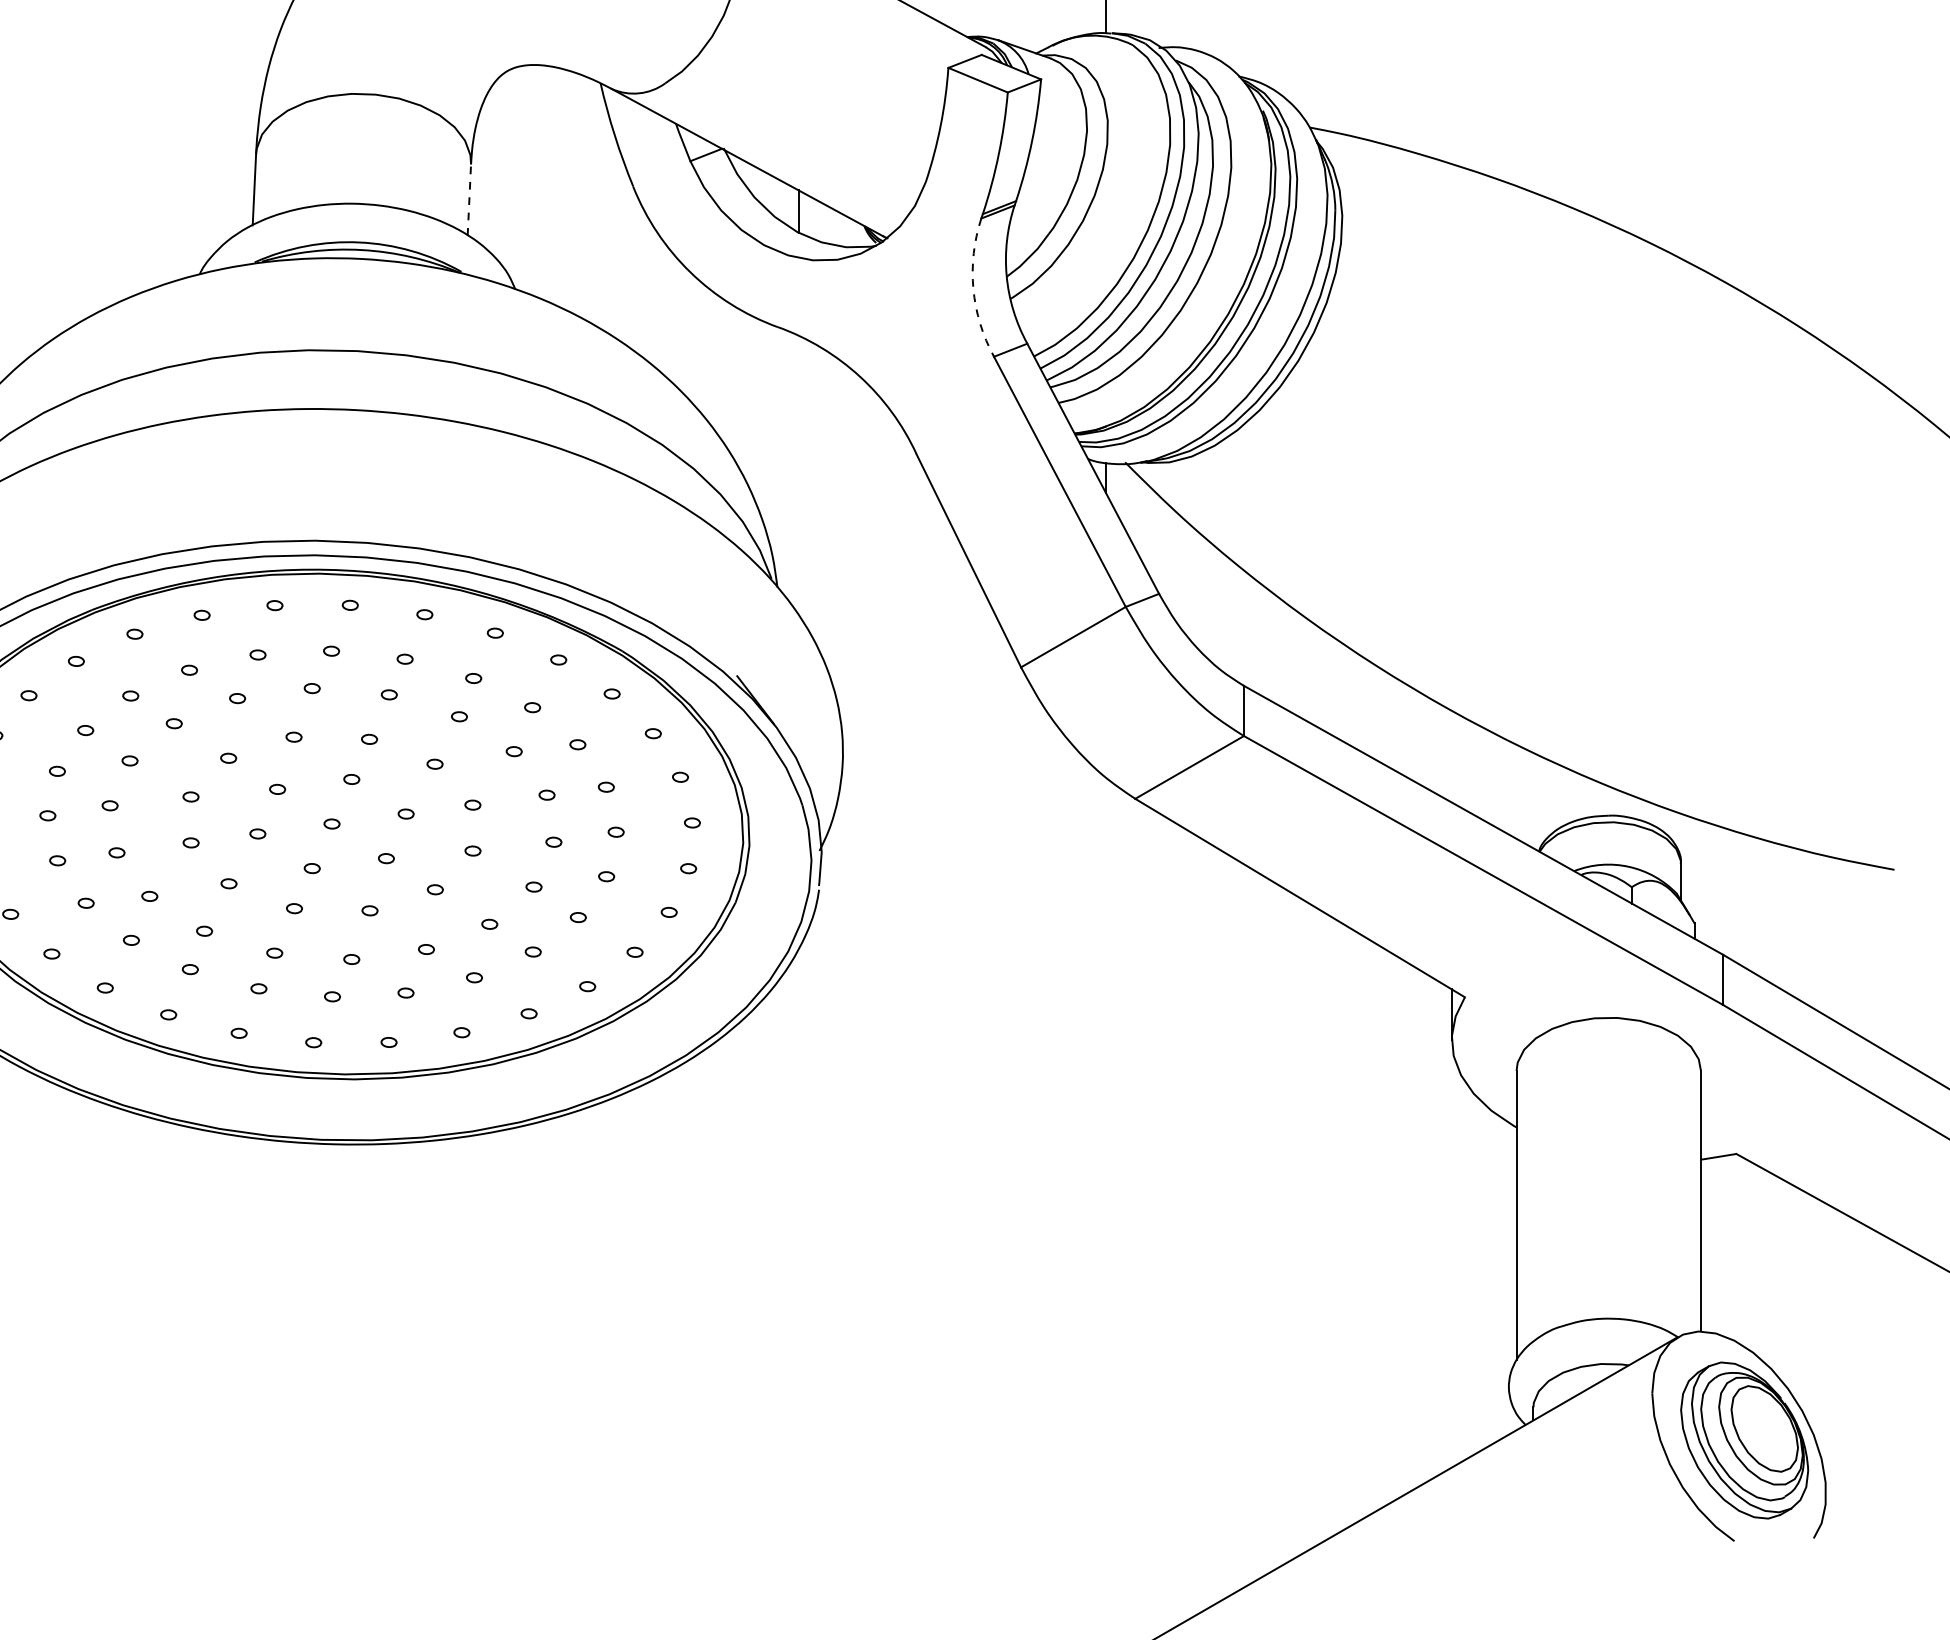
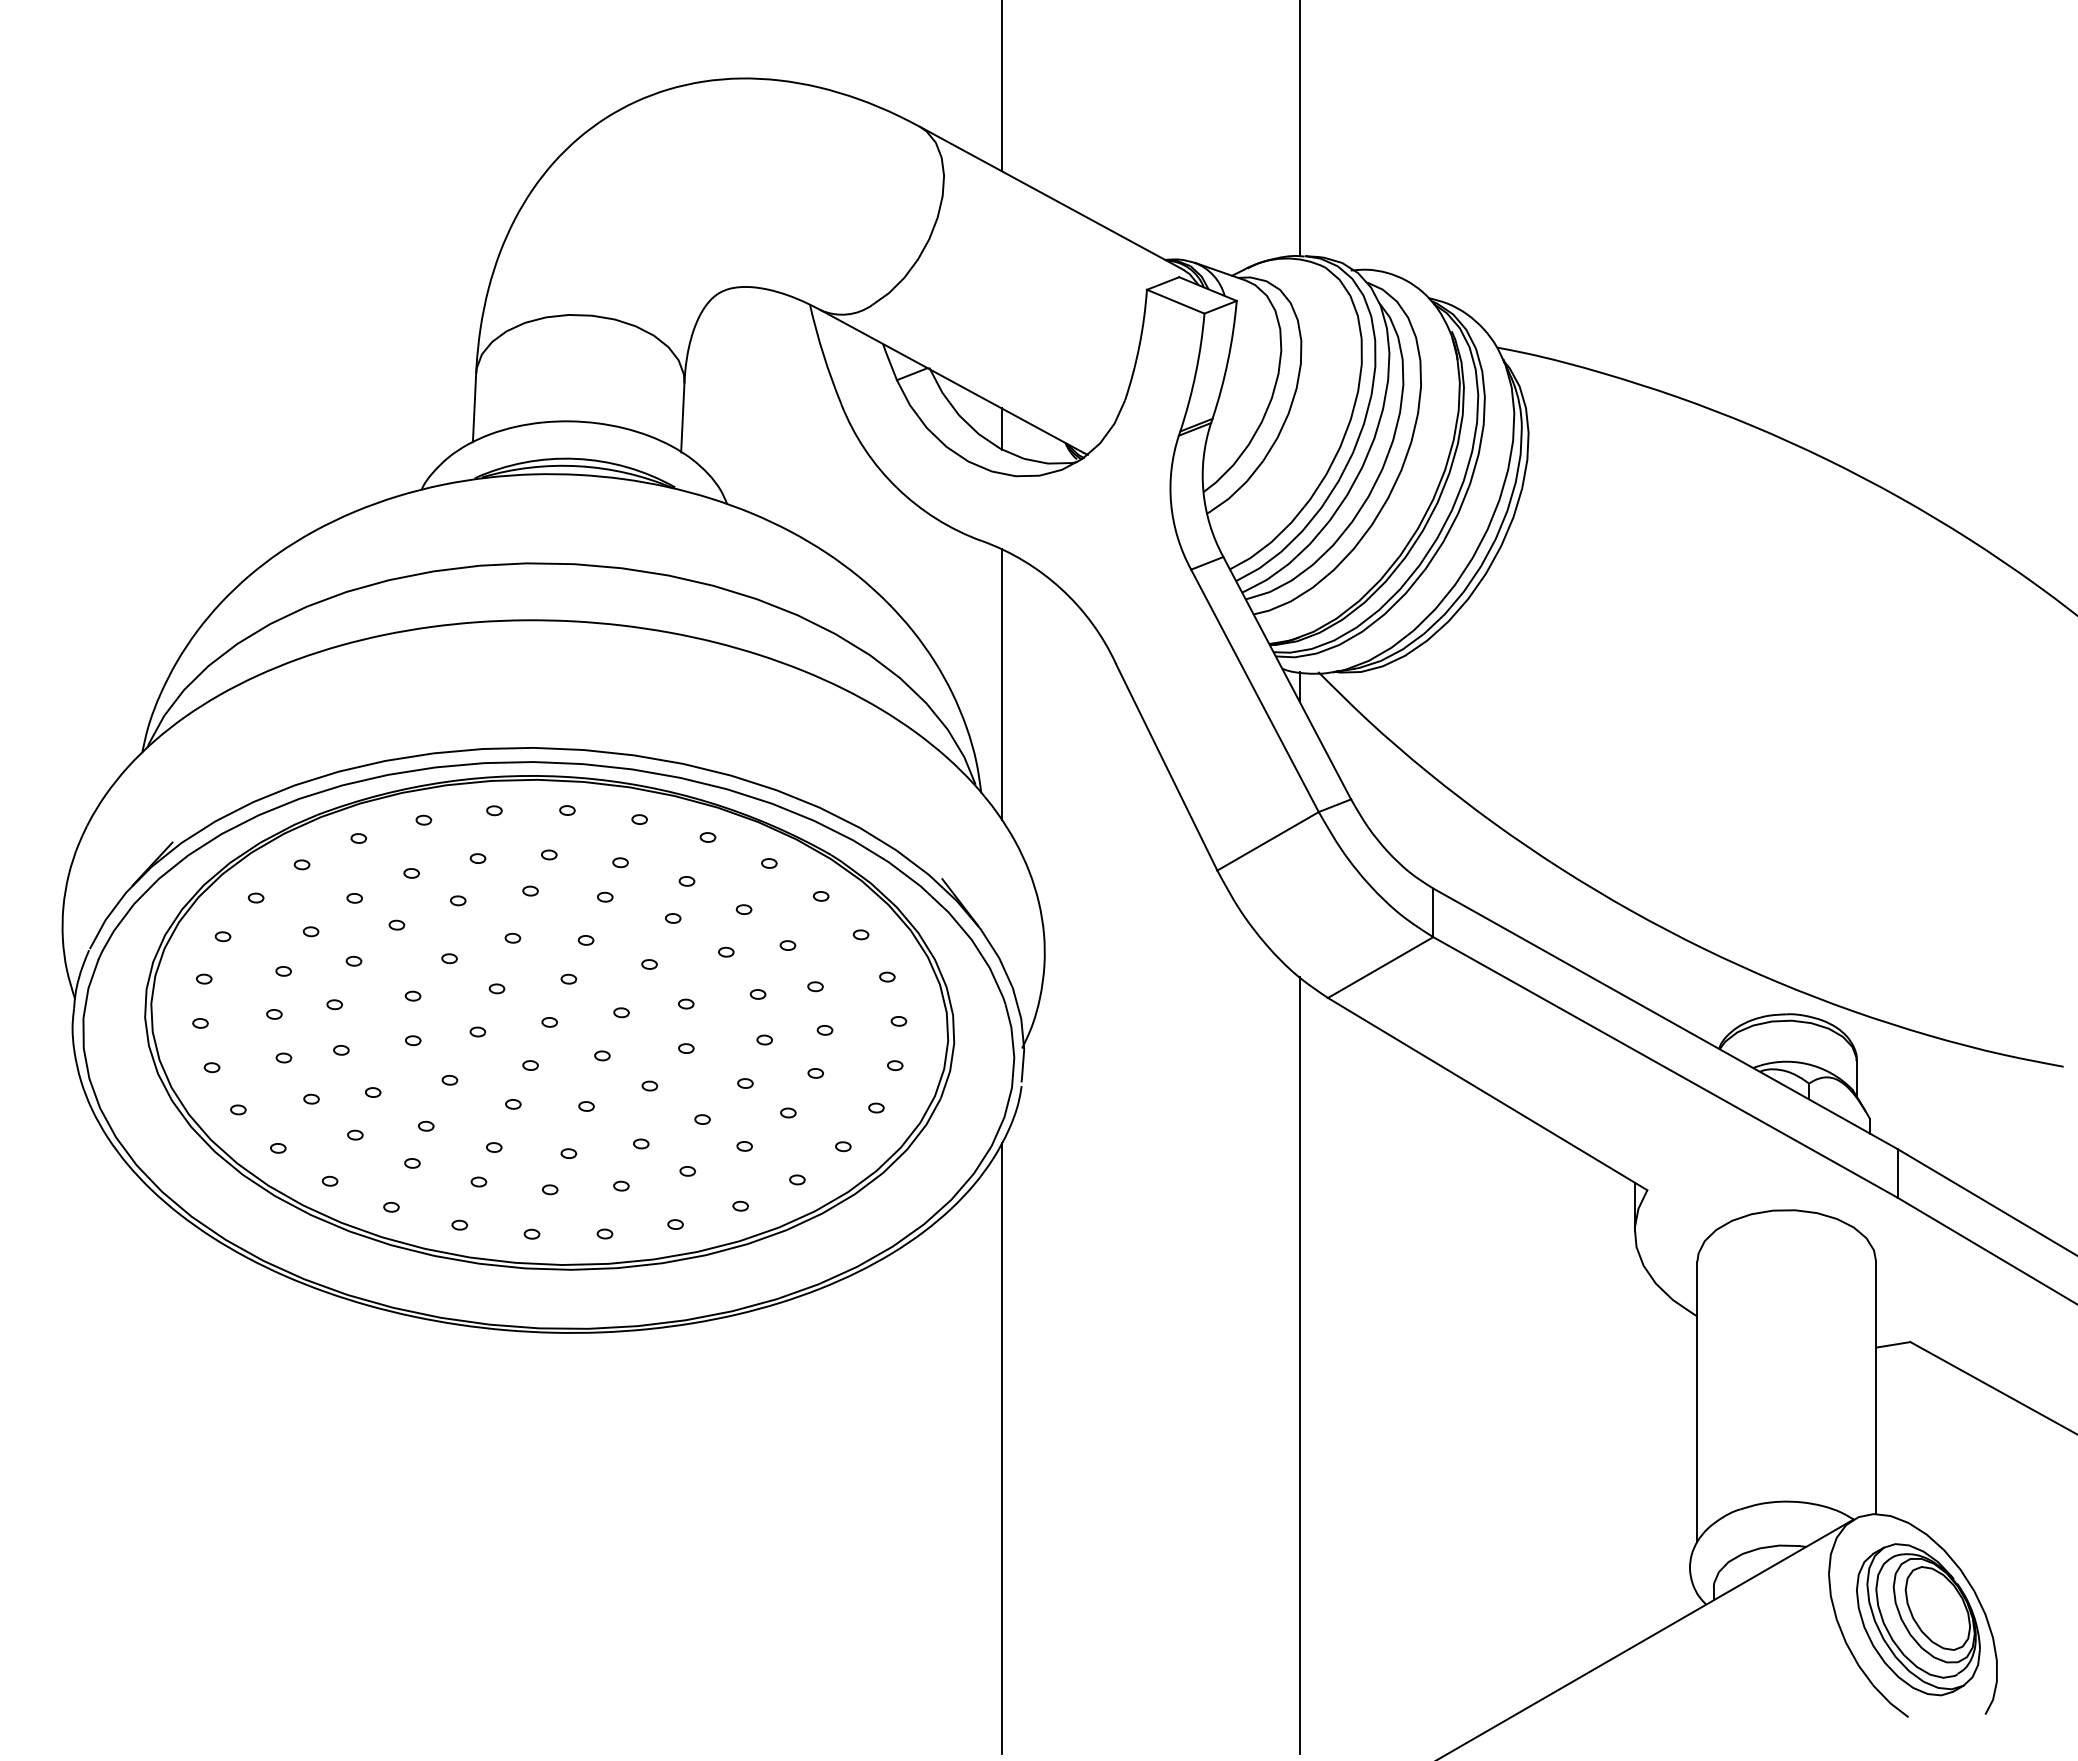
line: (469, 199) -> (682, 417), dashed -> solid
arc: (973, 288) -> (1171, 503), dashed -> solid
line: (798, 475) -> (1001, 684), added
line: (1105, 1178) -> (1299, 1365), added
line: (798, 1262) -> (1001, 1447), added

